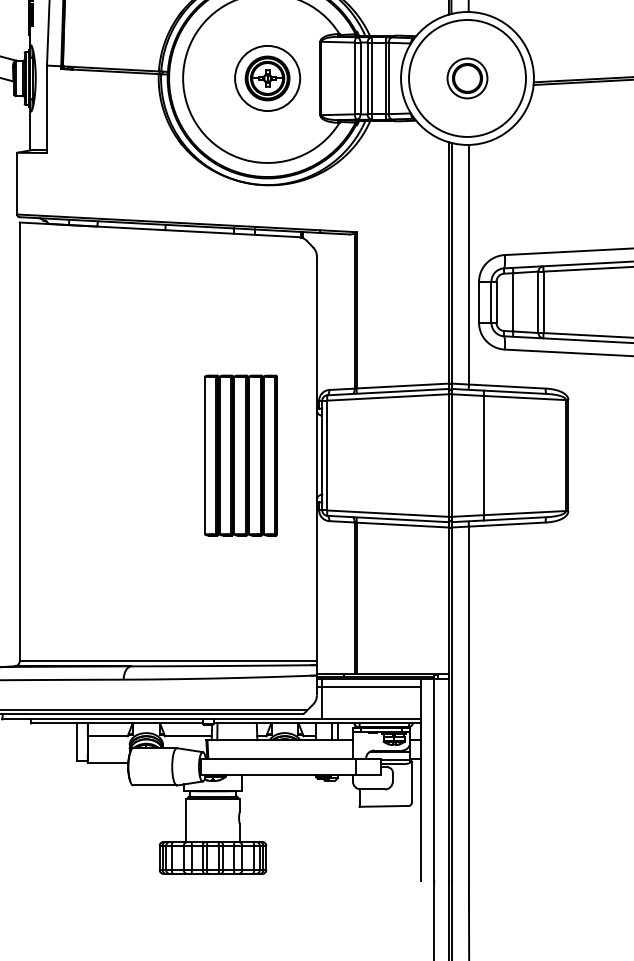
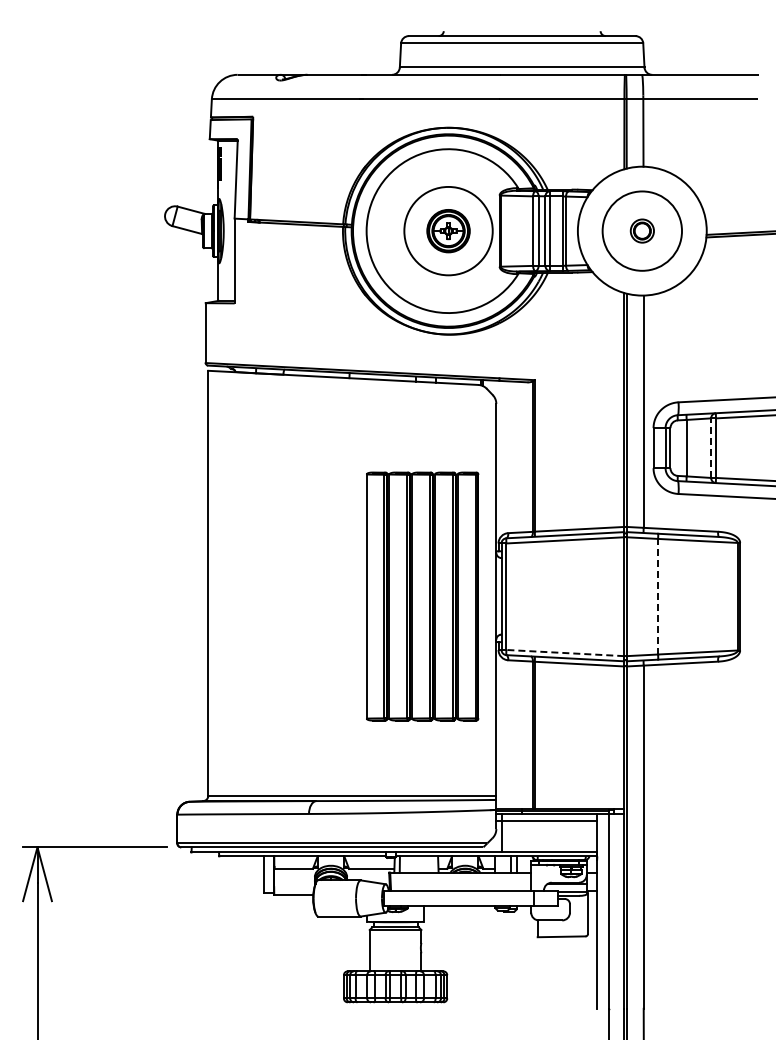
circle: (267, 77) -> (448, 230), size x1.4
circle: (467, 77) -> (642, 230), size x0.7
part: (467, 77) -> (642, 230), size x0.6
line: (538, 302) -> (711, 448), solid -> dashed
part: (240, 455) -> (422, 596), size x1.6
line: (484, 455) -> (658, 596), solid -> dashed
line: (388, 514) -> (565, 653), solid -> dashed

